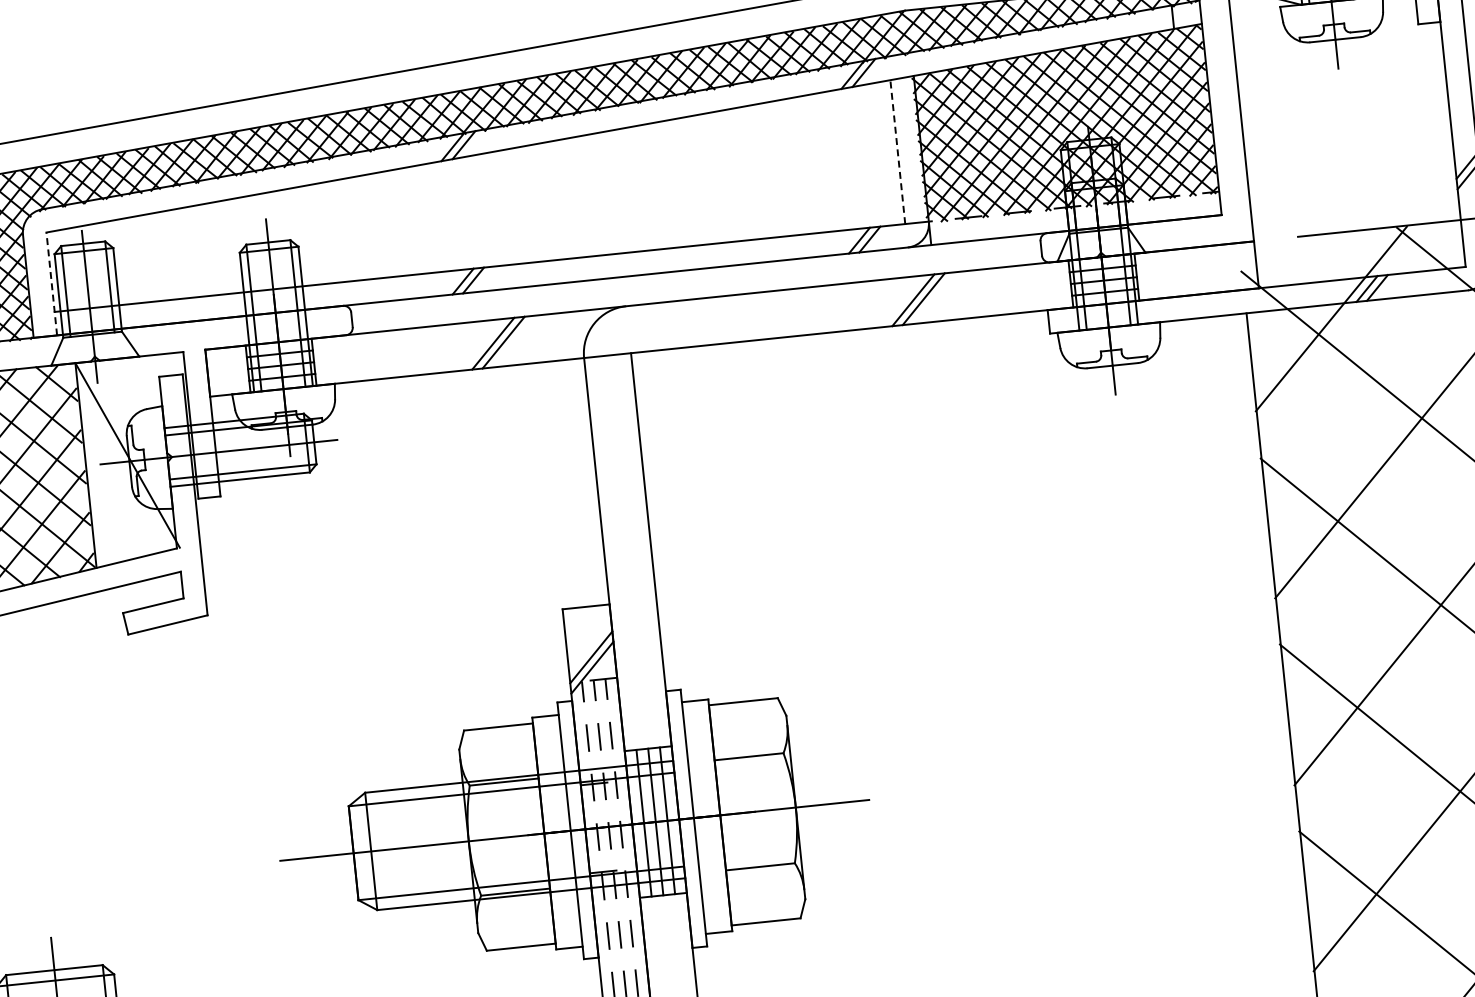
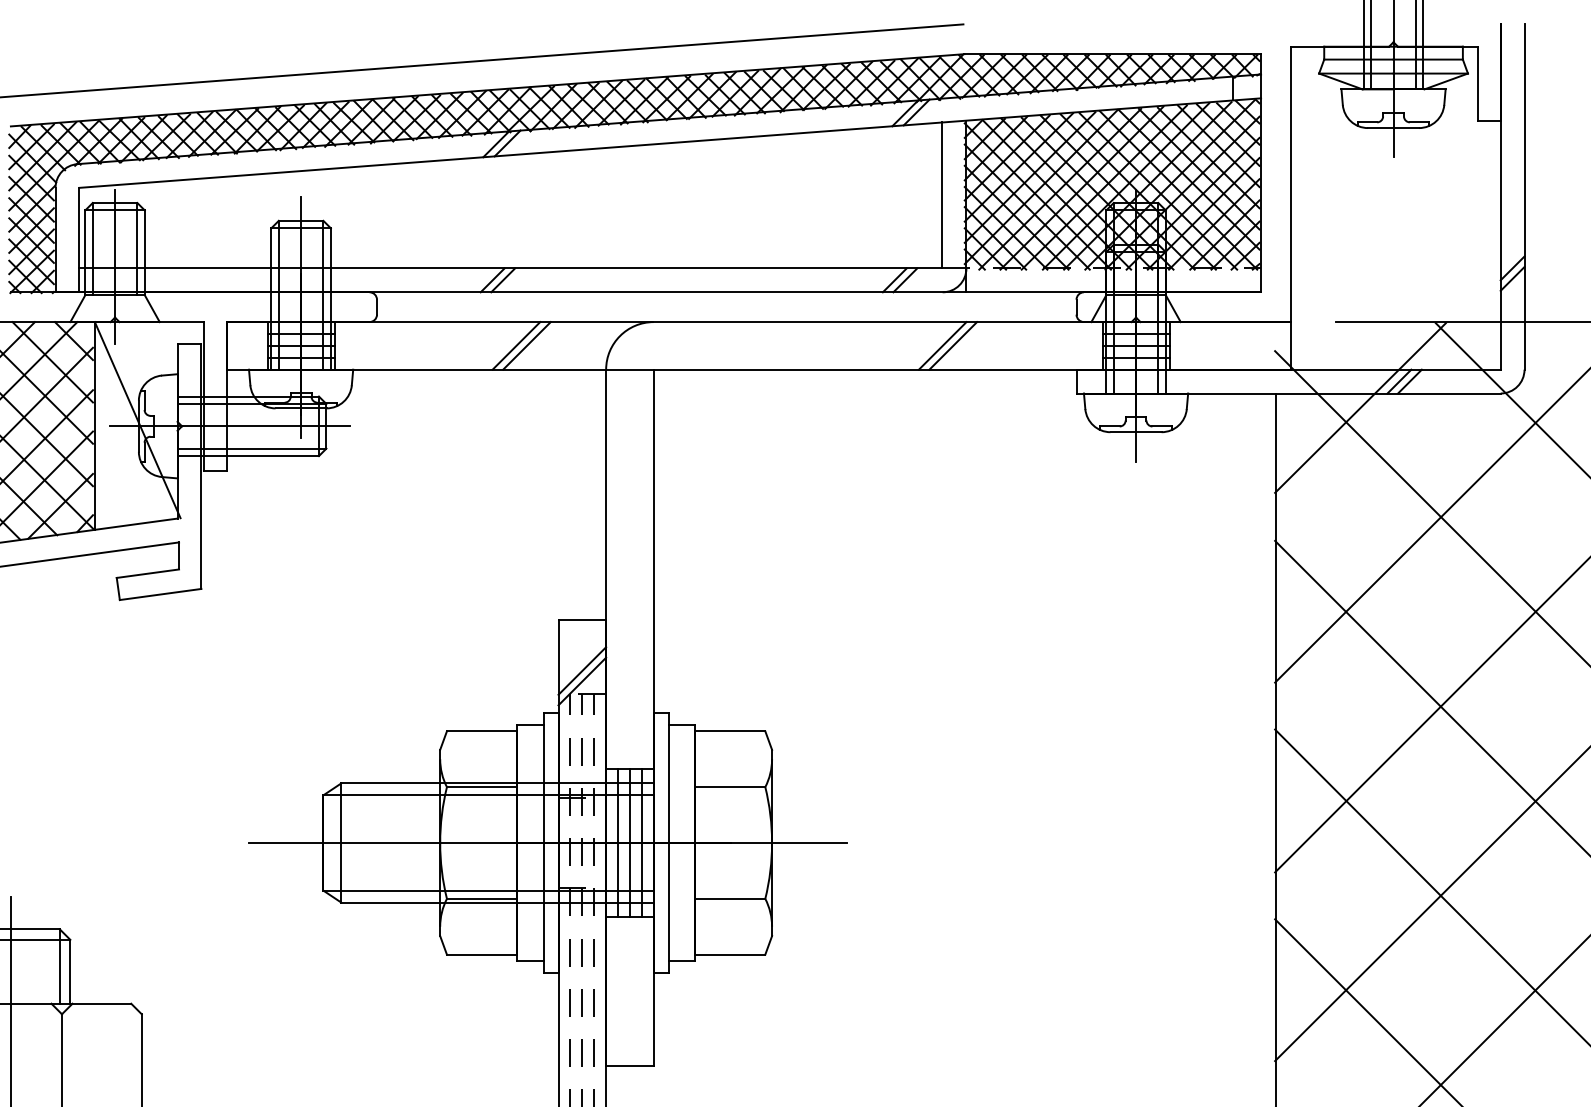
line: (897, 151) -> (942, 194), dashed -> solid
line: (51, 283) -> (79, 239), dashed -> solid

